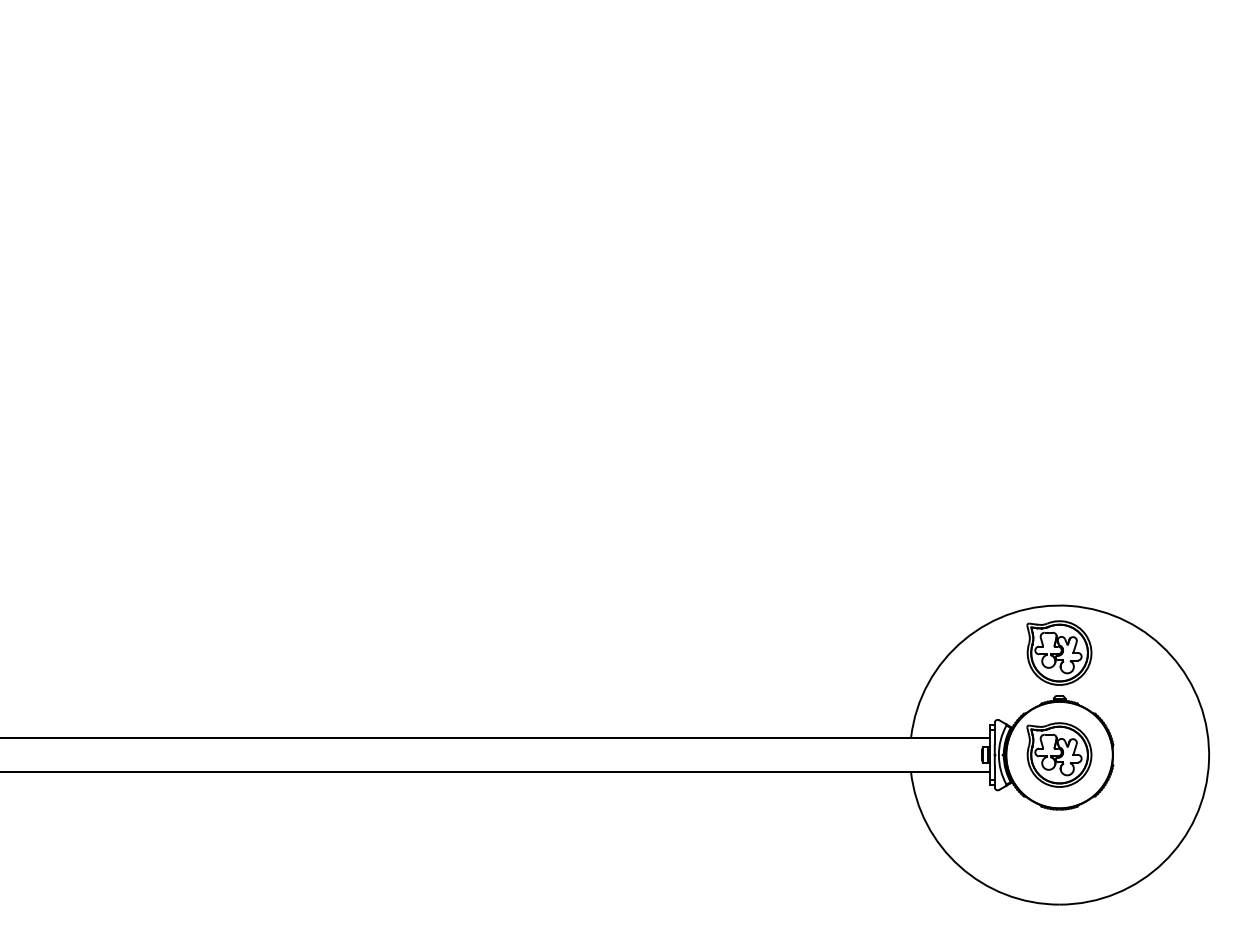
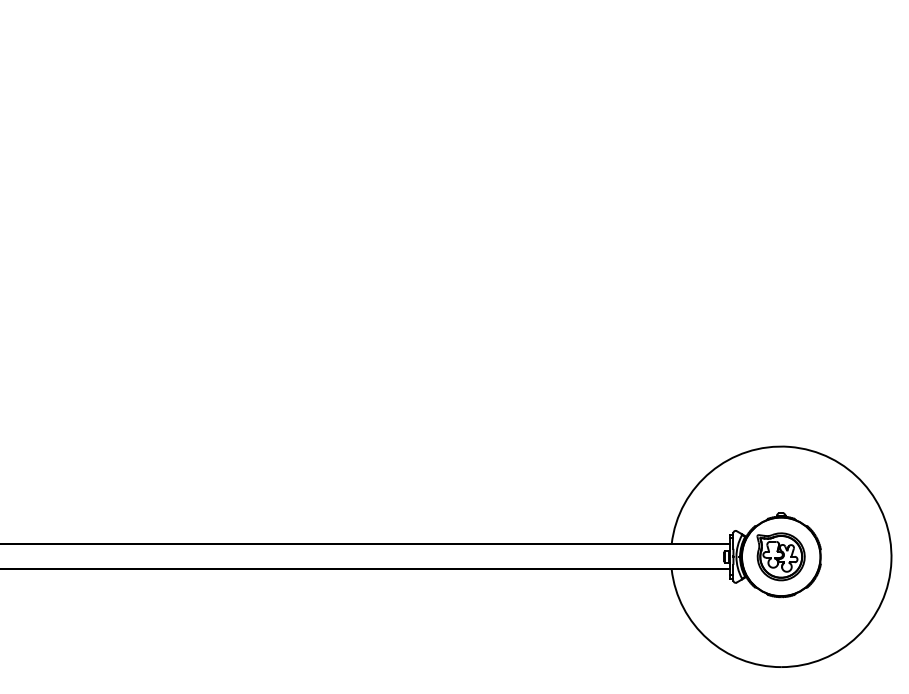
part: (1059, 652) -> (781, 481), removed

